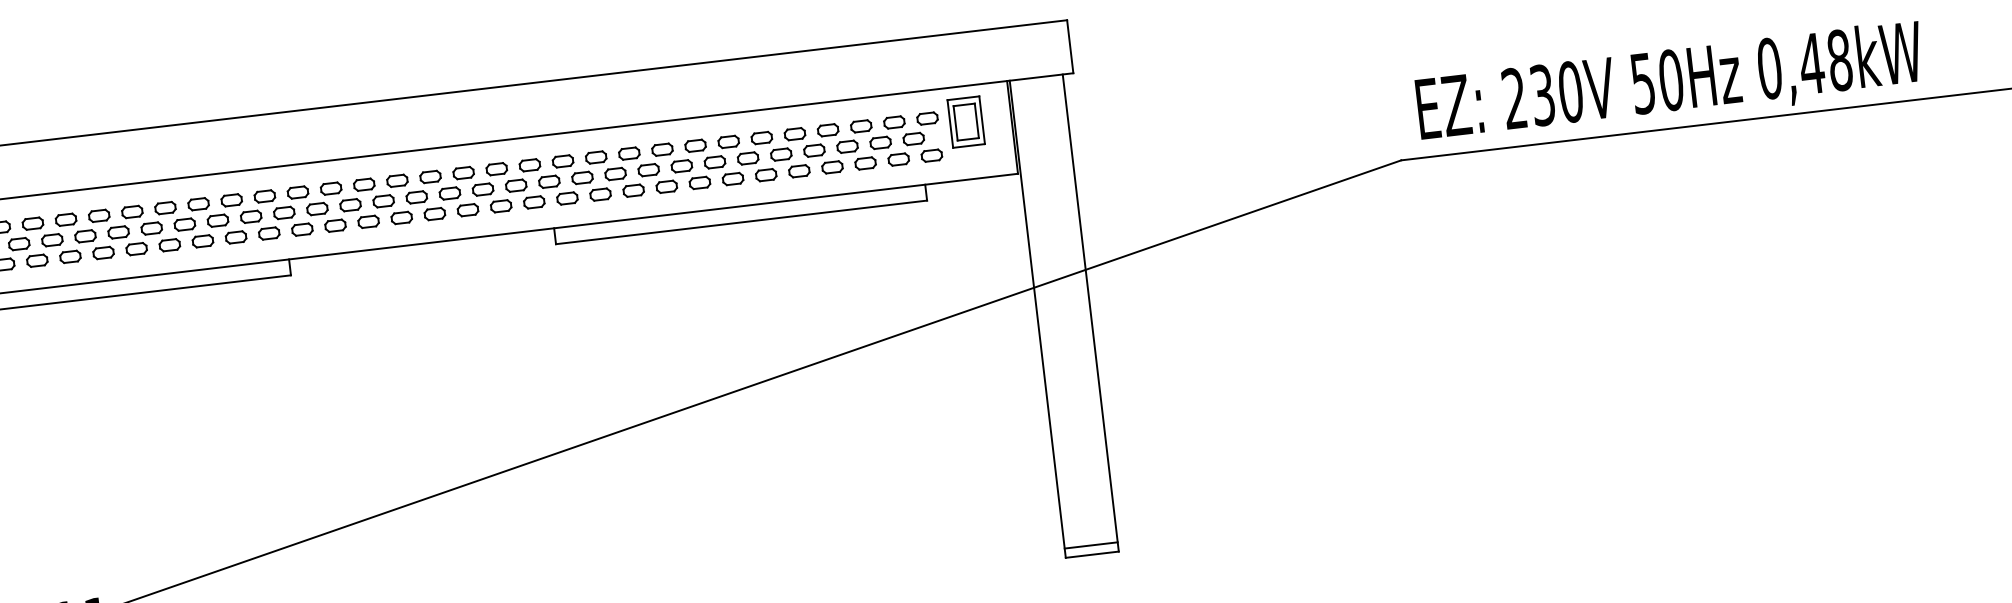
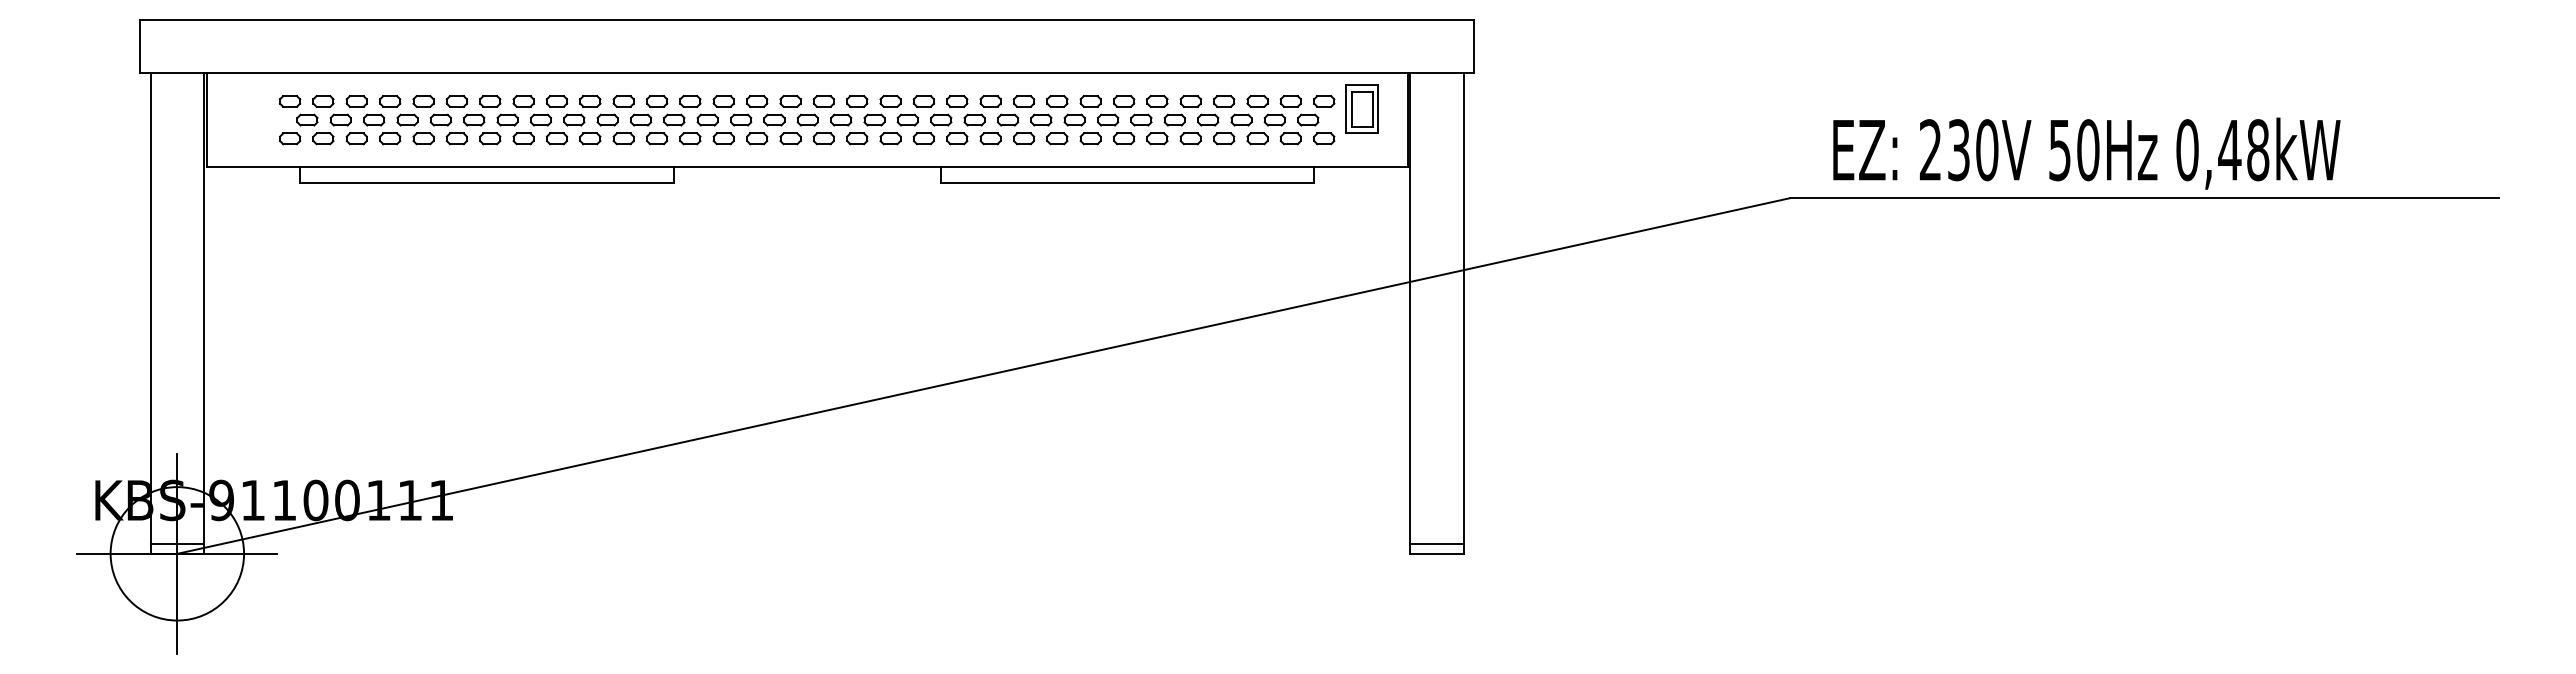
text: (1669, 83) -> (2086, 153), moved

